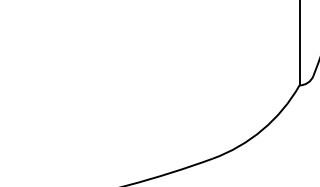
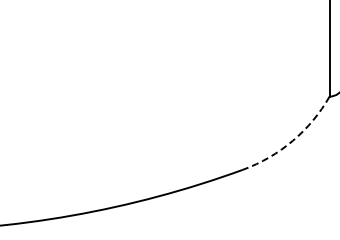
arc: (262, 129) -> (292, 140), solid -> dashed

